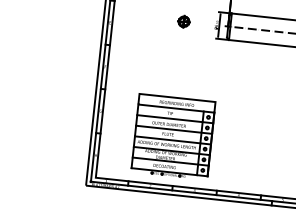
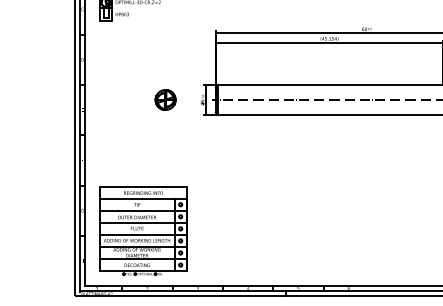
part: (183, 21) -> (165, 99), size x1.67
part: (173, 136) -> (143, 230), moved

